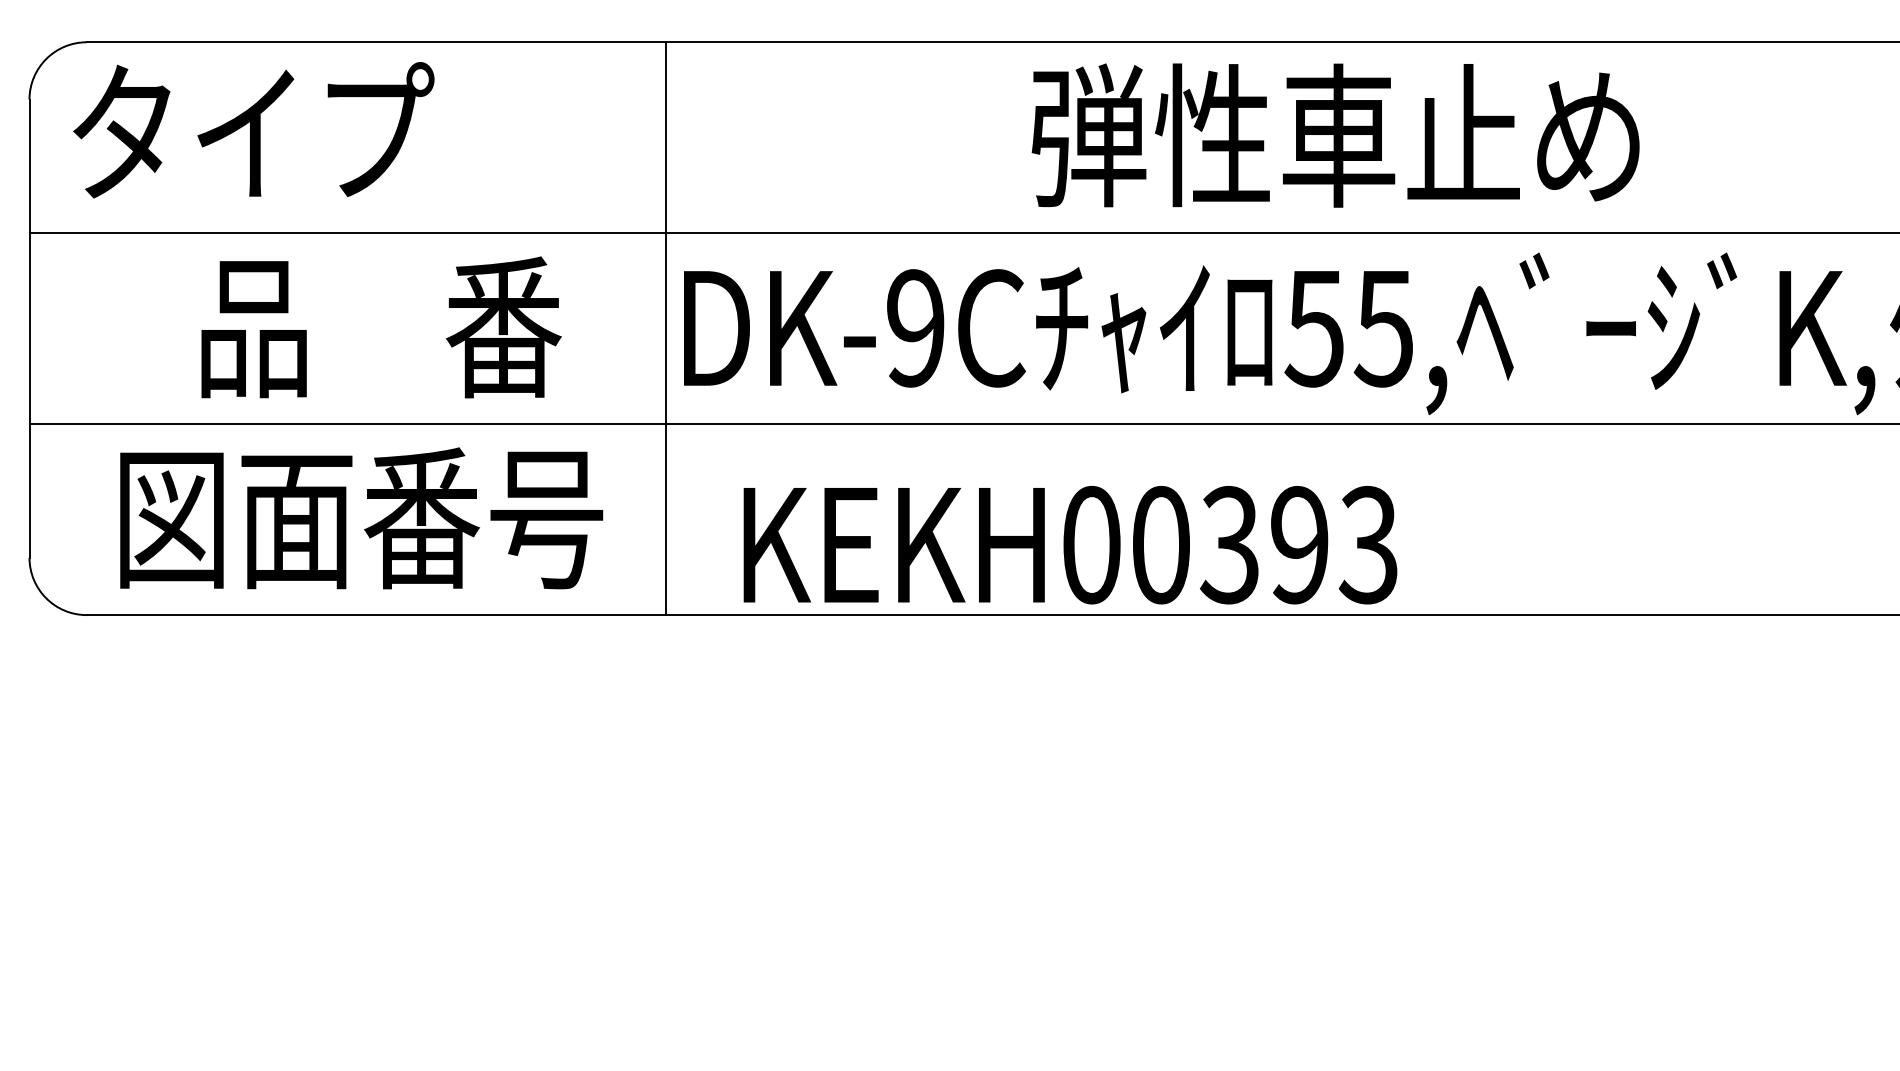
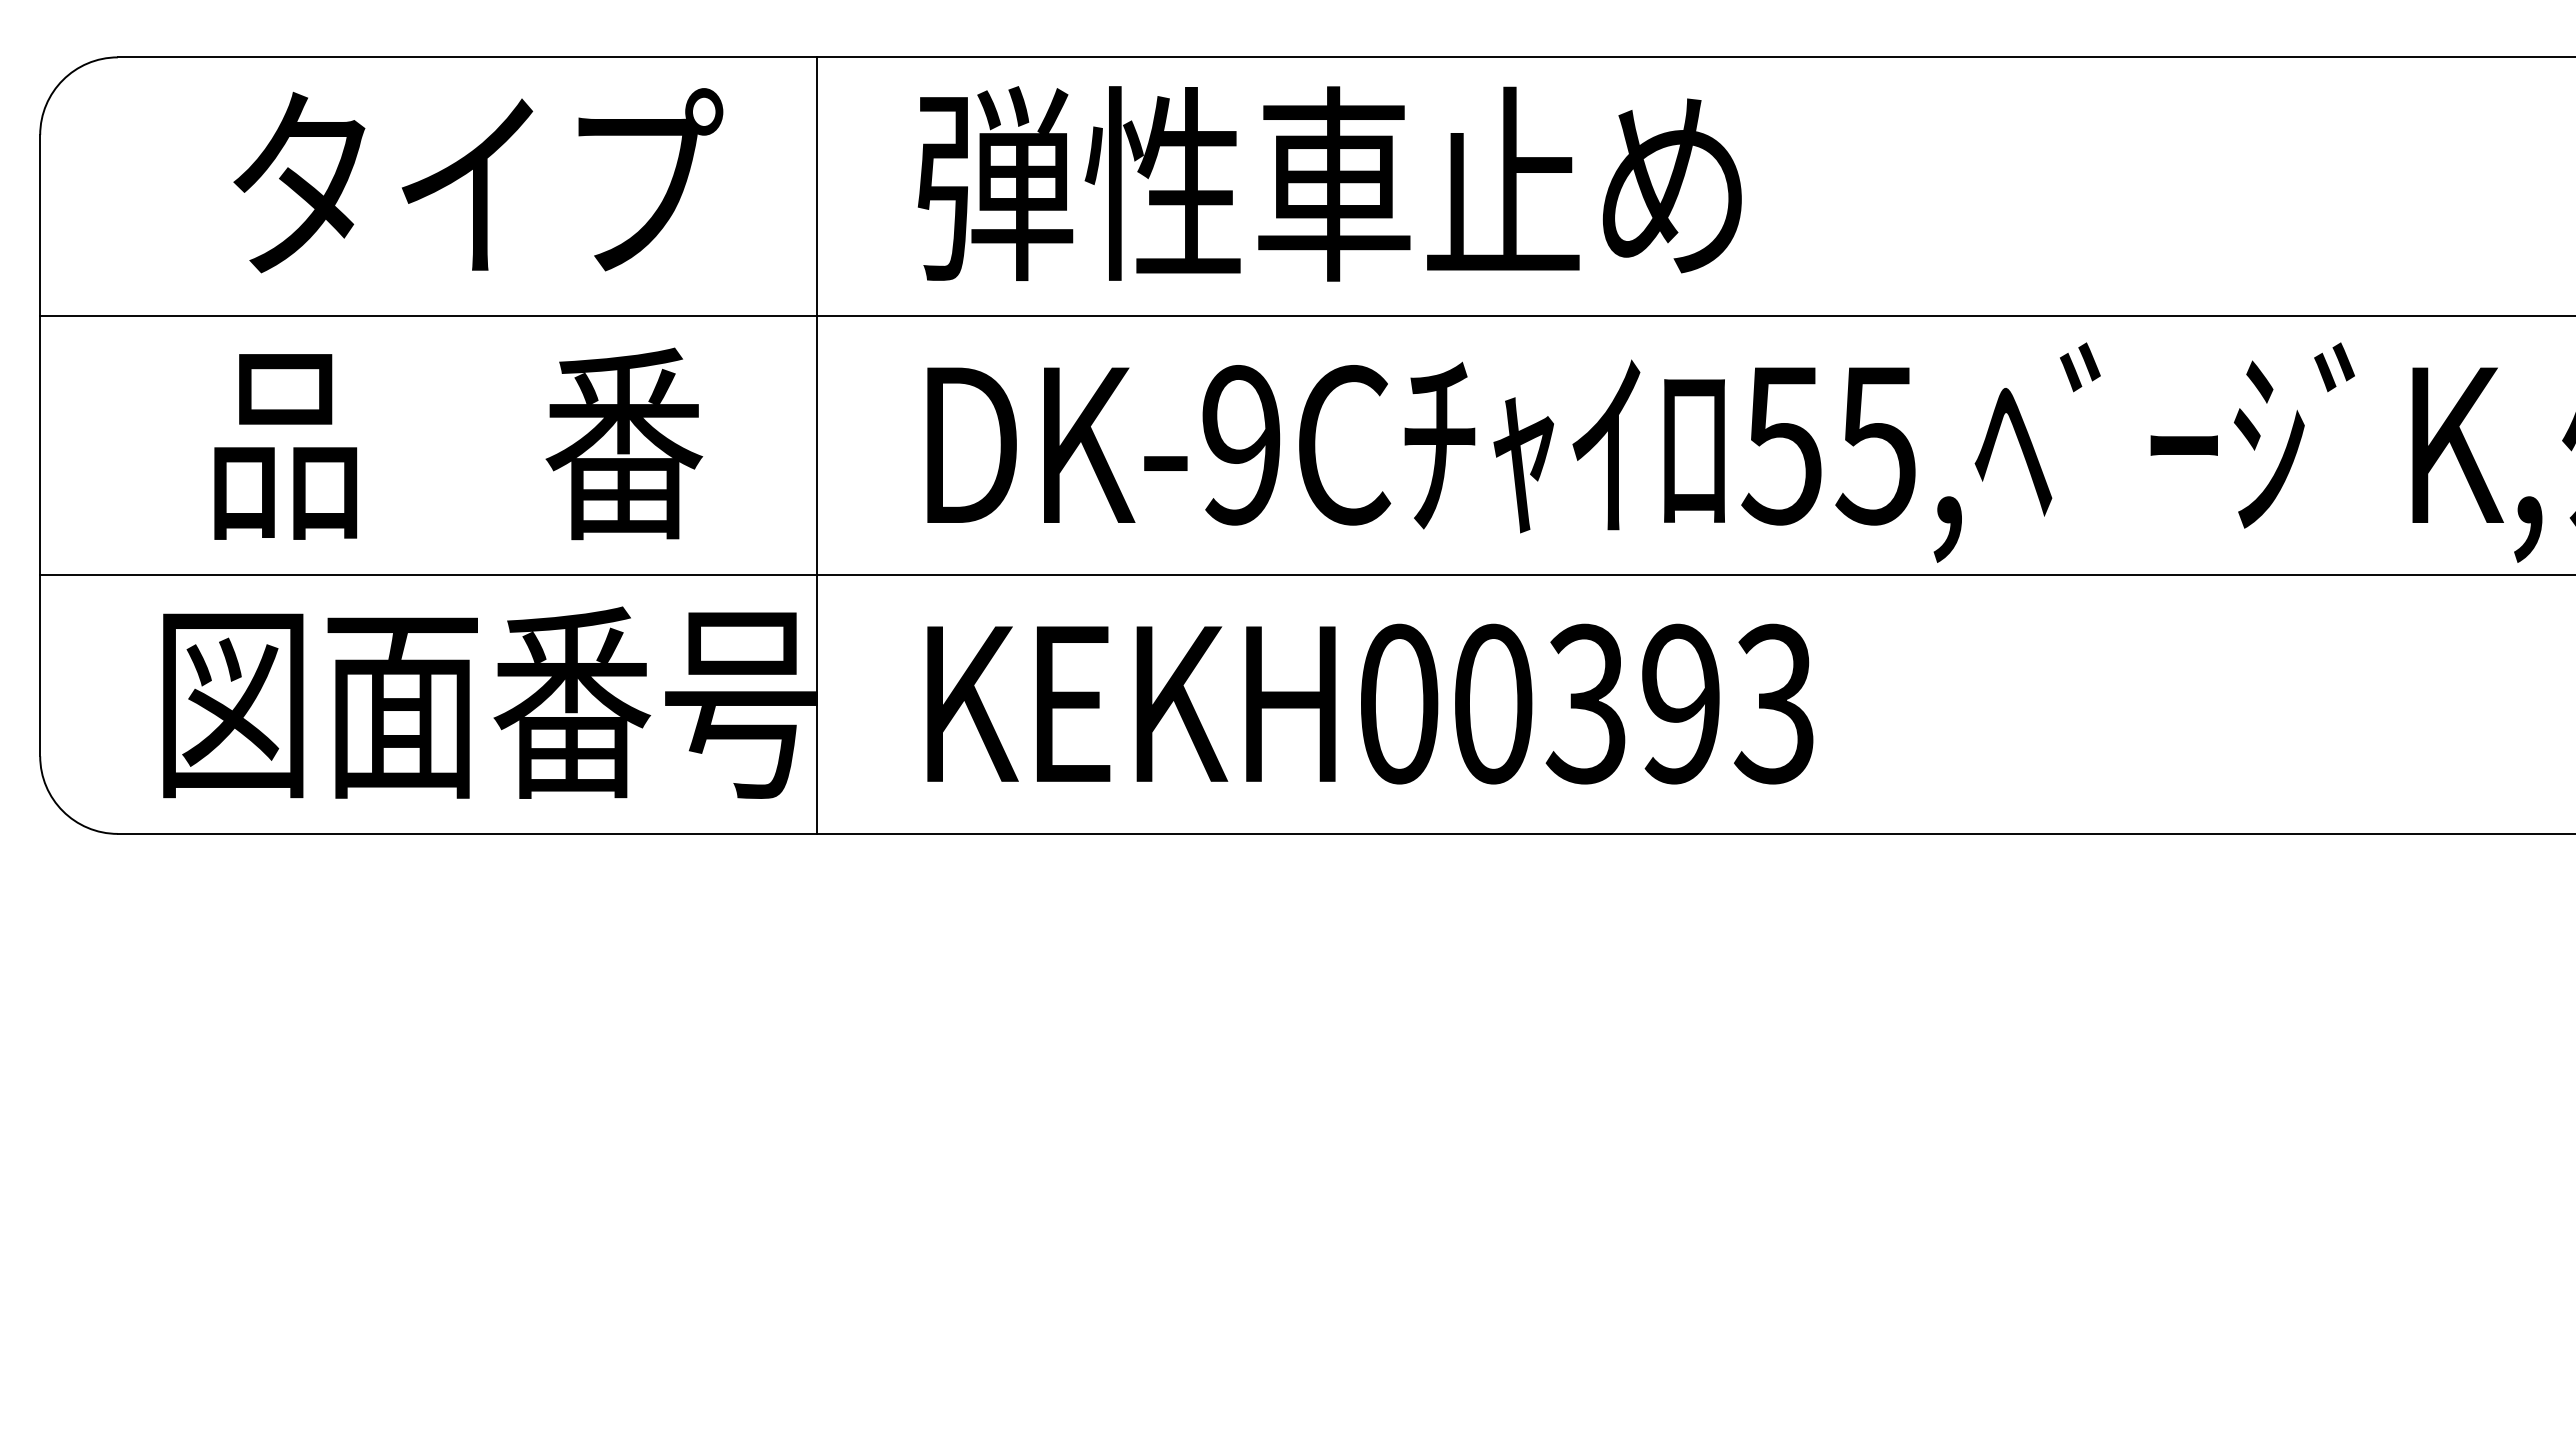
text: (253, 130) -> (478, 180), moved
text: (1335, 135) -> (1329, 183), moved
text: (381, 327) -> (458, 443), moved
line: (665, 328) -> (816, 445), moved
text: (1070, 544) -> (1370, 703), moved

